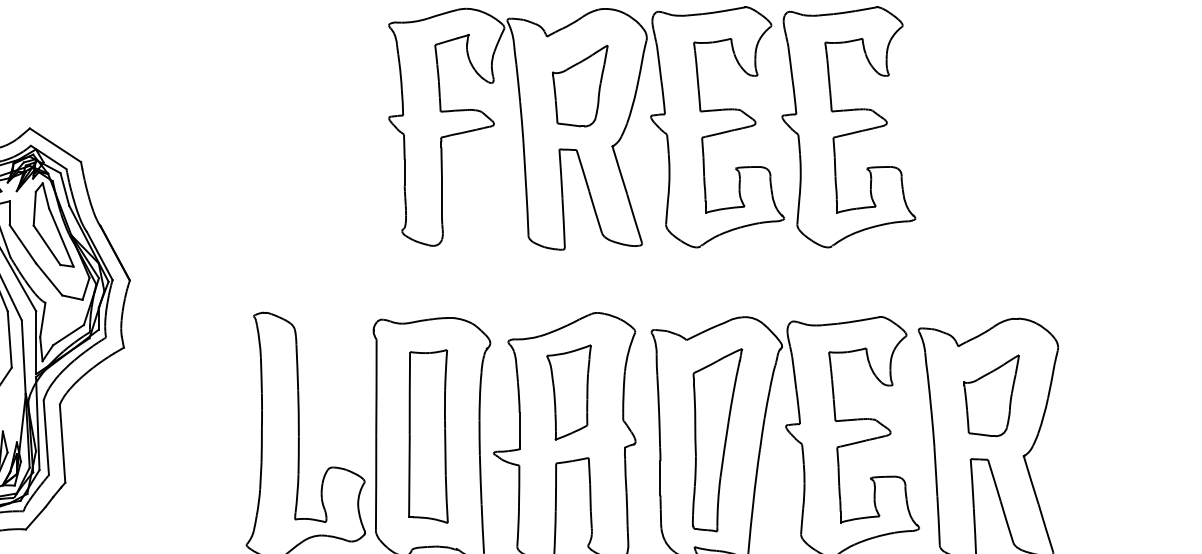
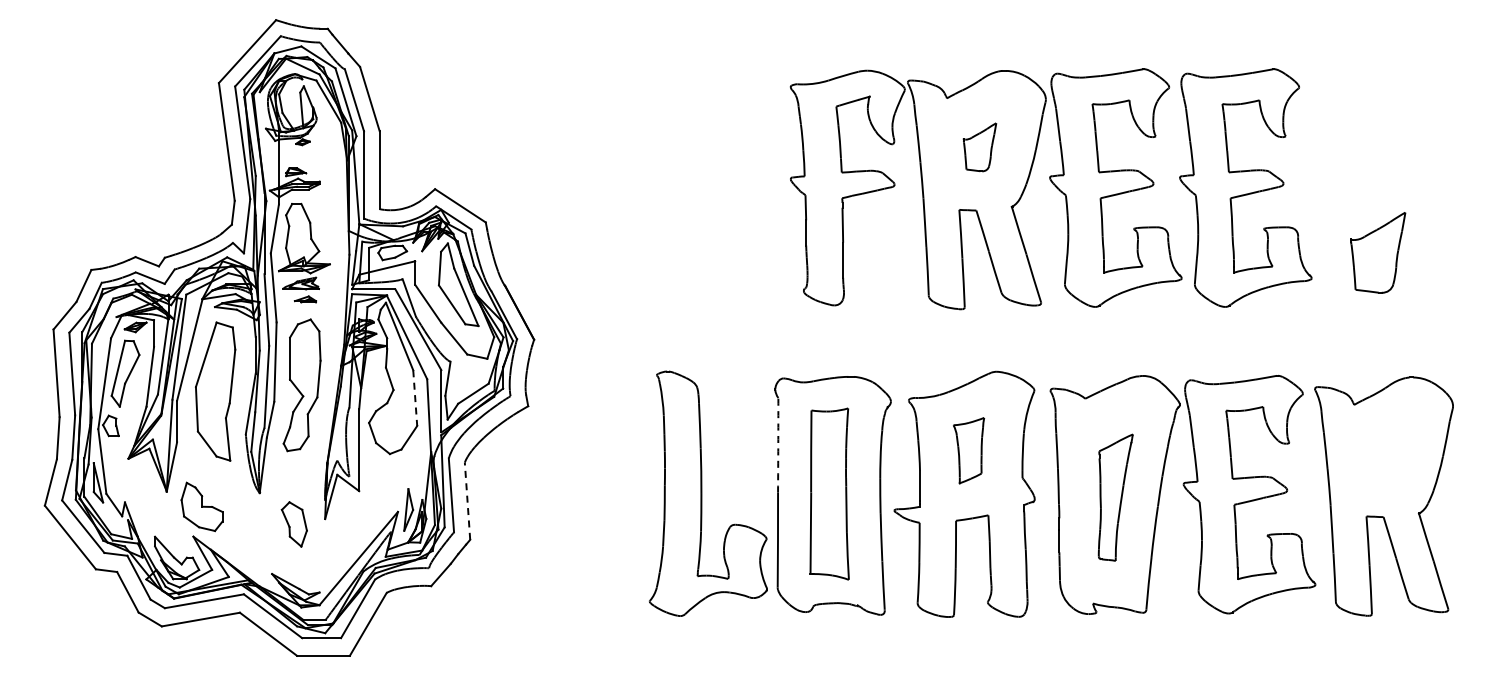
part: (579, 86) -> (979, 147), size x0.6
line: (10, 339) -> (415, 398), solid -> dashed
arc: (376, 387) -> (778, 445), solid -> dashed
part: (568, 392) -> (968, 450), size x0.7
part: (991, 395) -> (1378, 252), moved
part: (717, 439) -> (1115, 497), size x0.7
line: (62, 443) -> (467, 501), solid -> dashed

